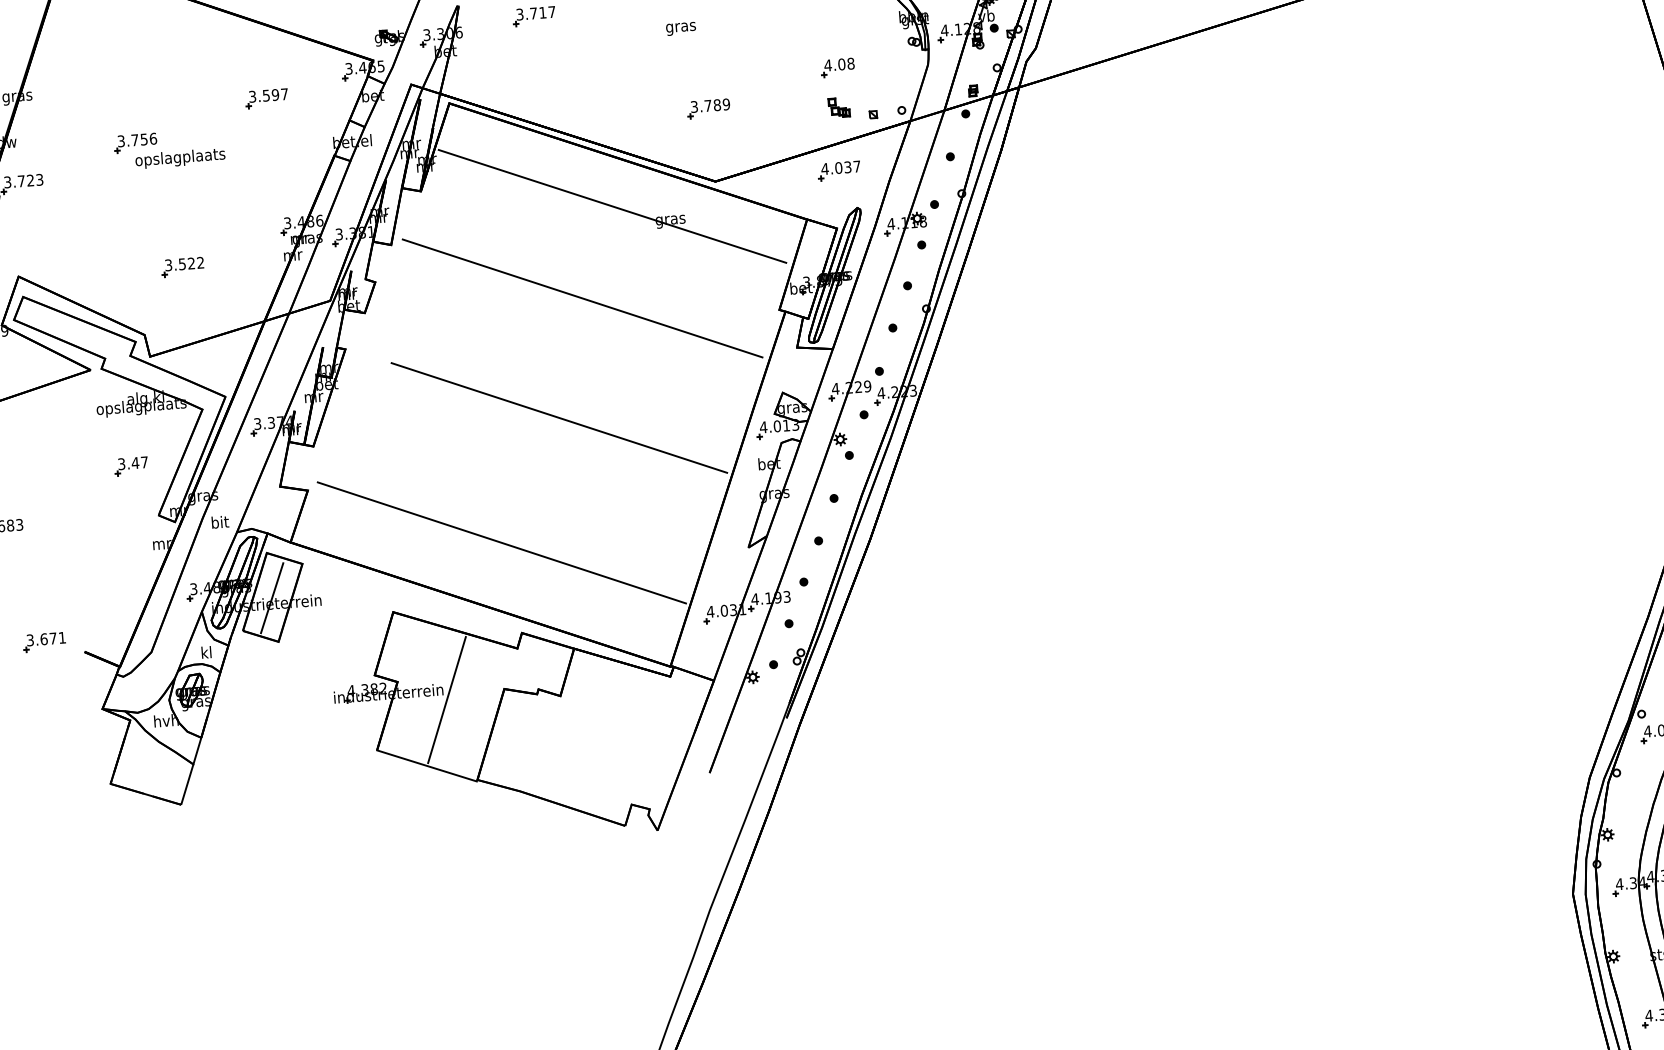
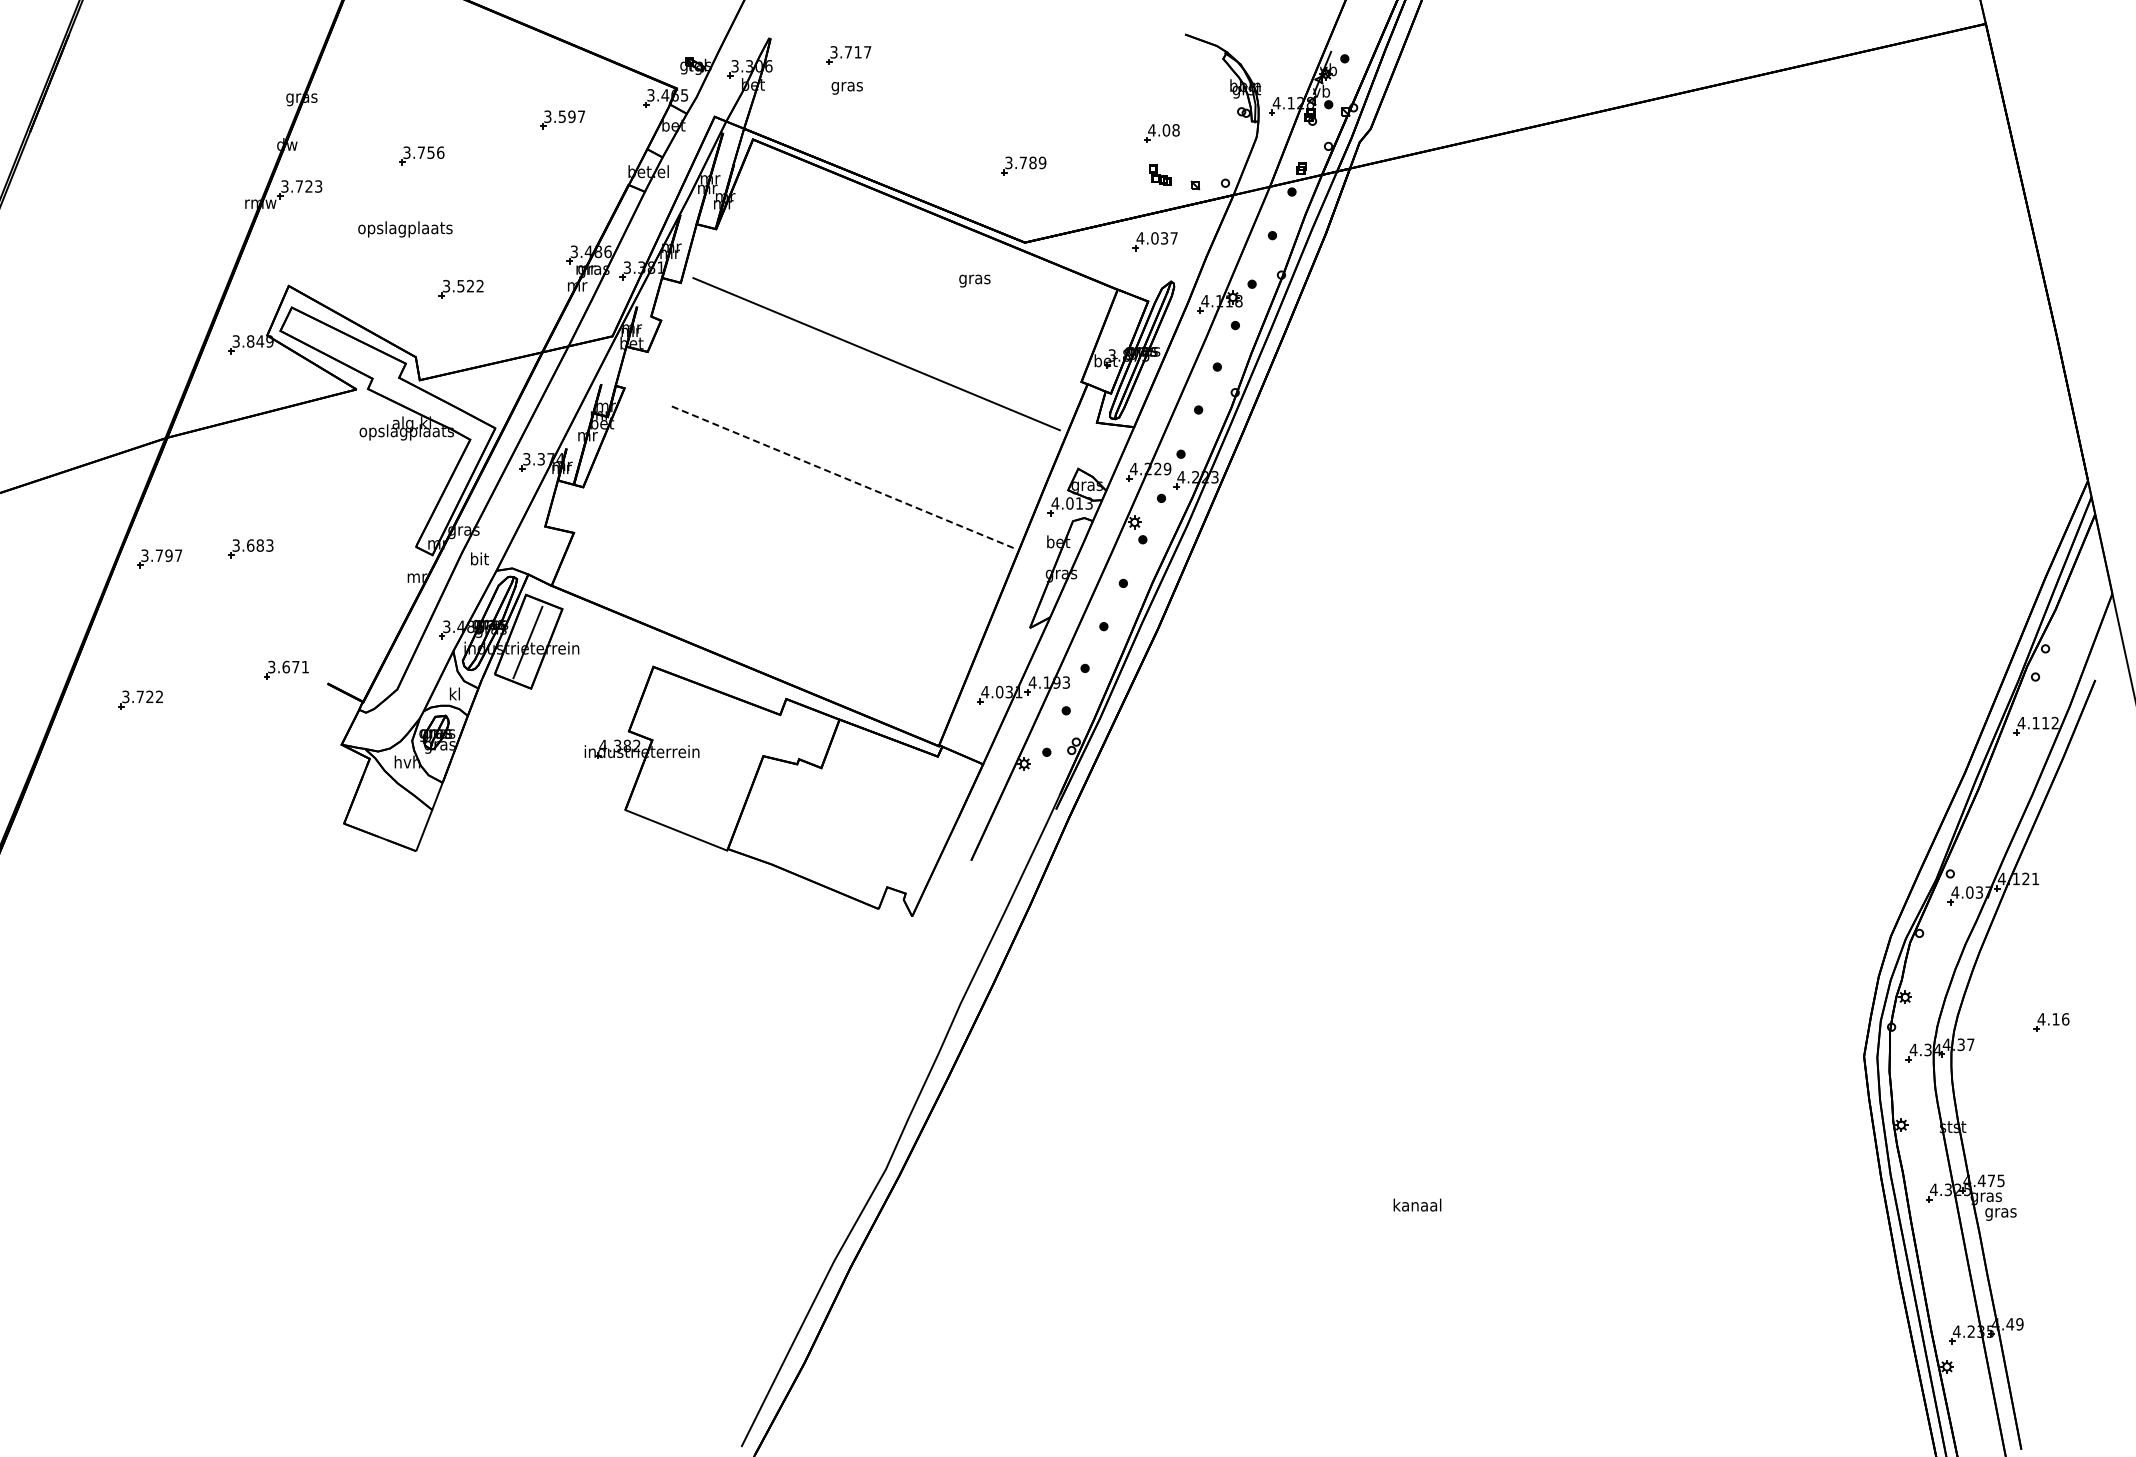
text: (680, 29) -> (846, 88), moved
text: (180, 158) -> (405, 229), moved
line: (612, 206) -> (915, 260), removed
line: (559, 418) -> (842, 477), solid -> dashed
part: (130, 466) -> (390, 493), removed
line: (501, 543) -> (772, 603), removed
line: (446, 699) -> (702, 762), removed

